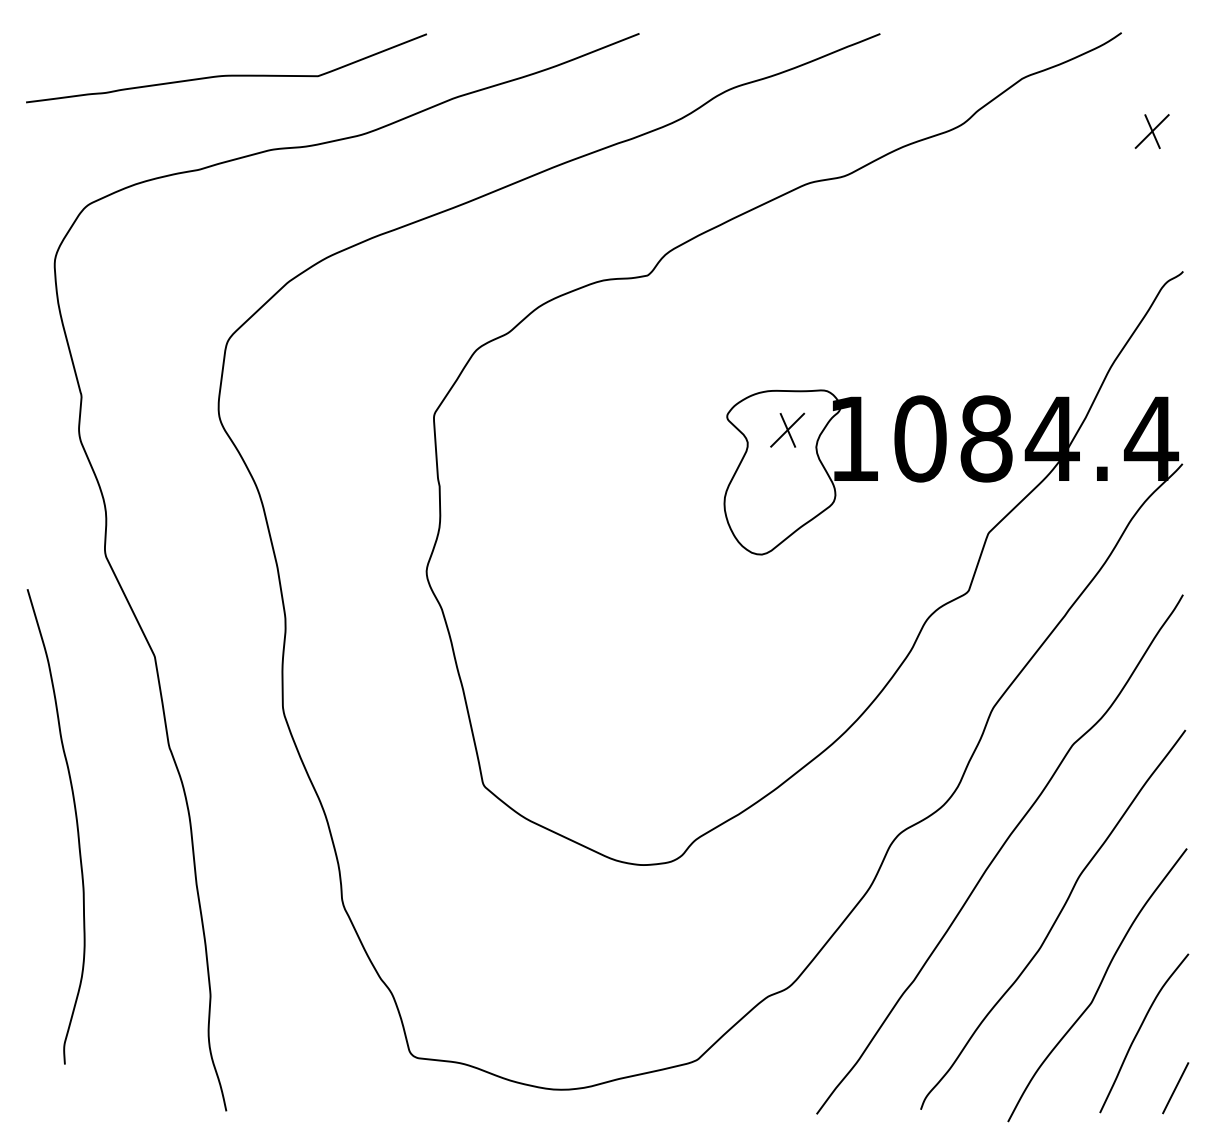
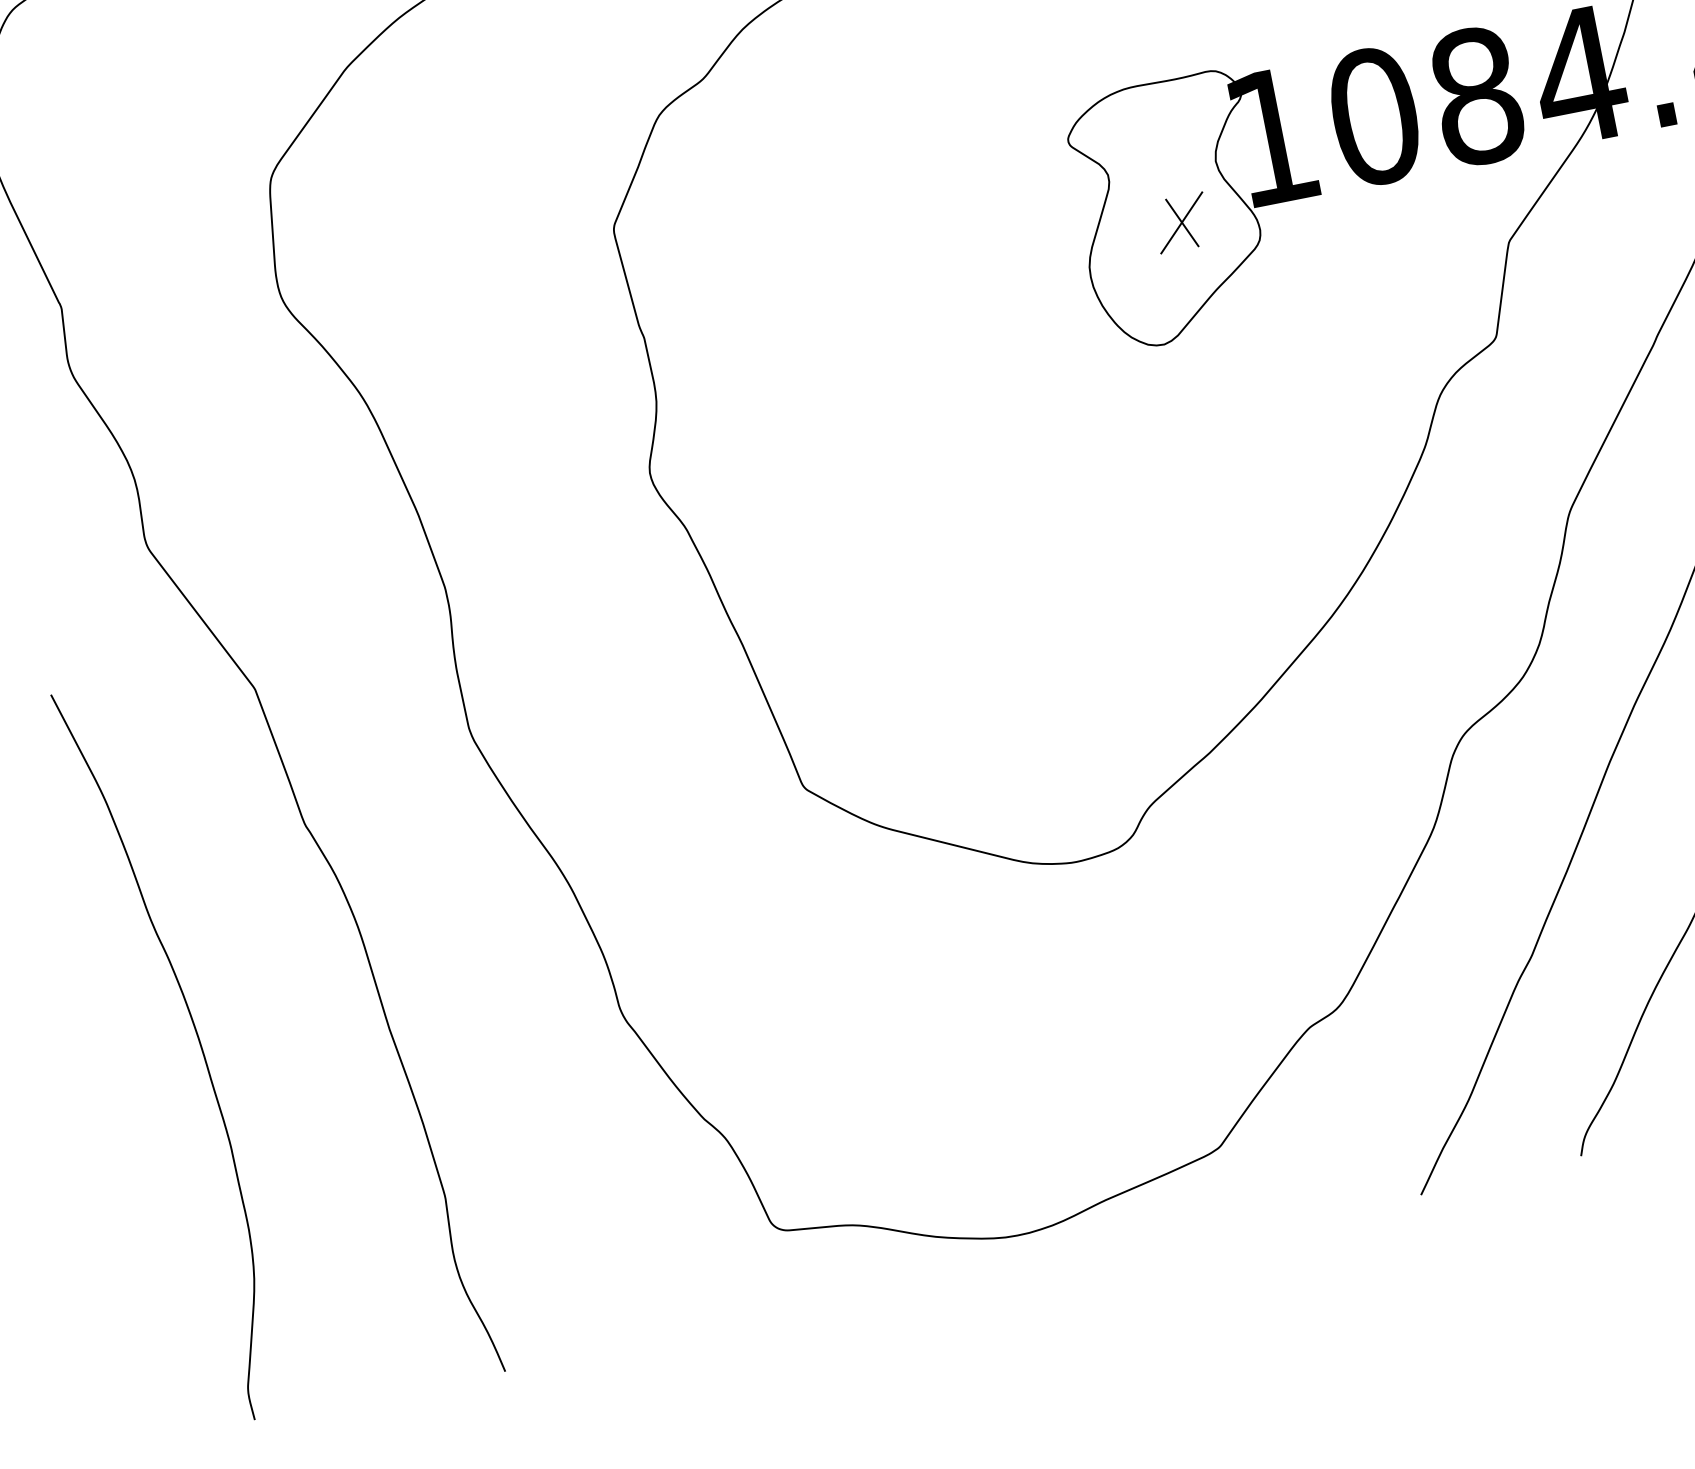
part: (787, 429) -> (1181, 221), moved
curve: (76, 826) -> (199, 1047), moved

